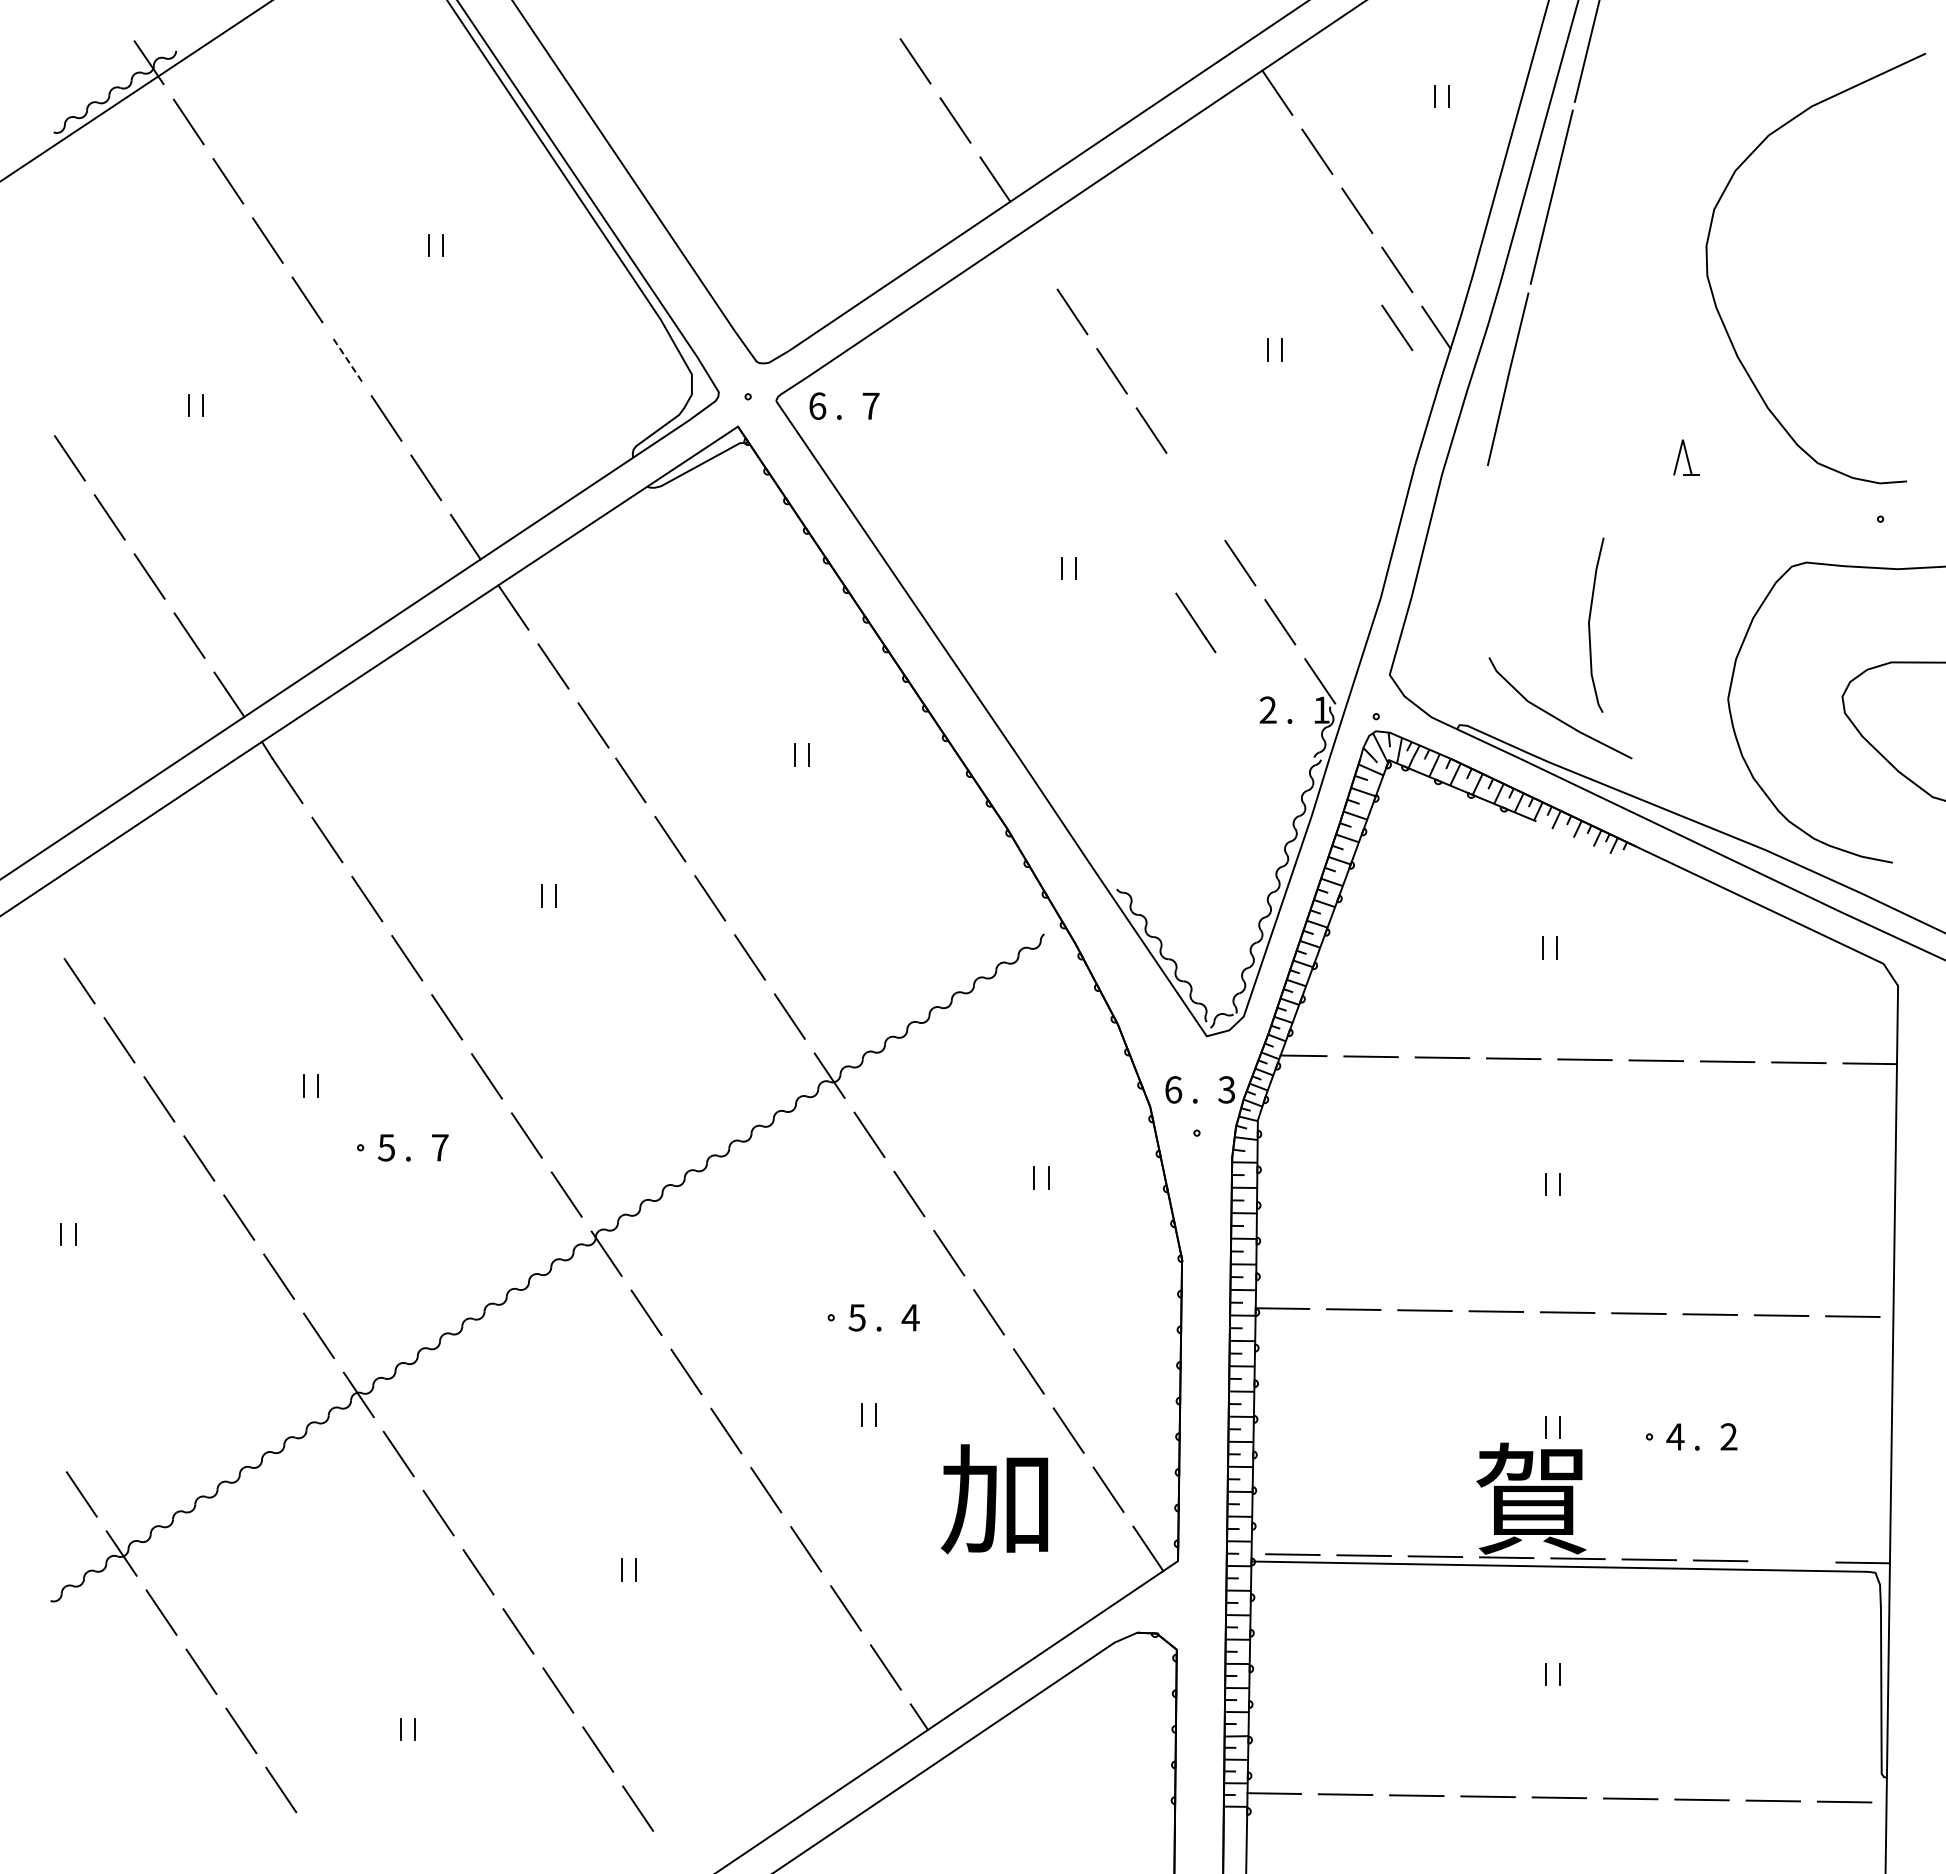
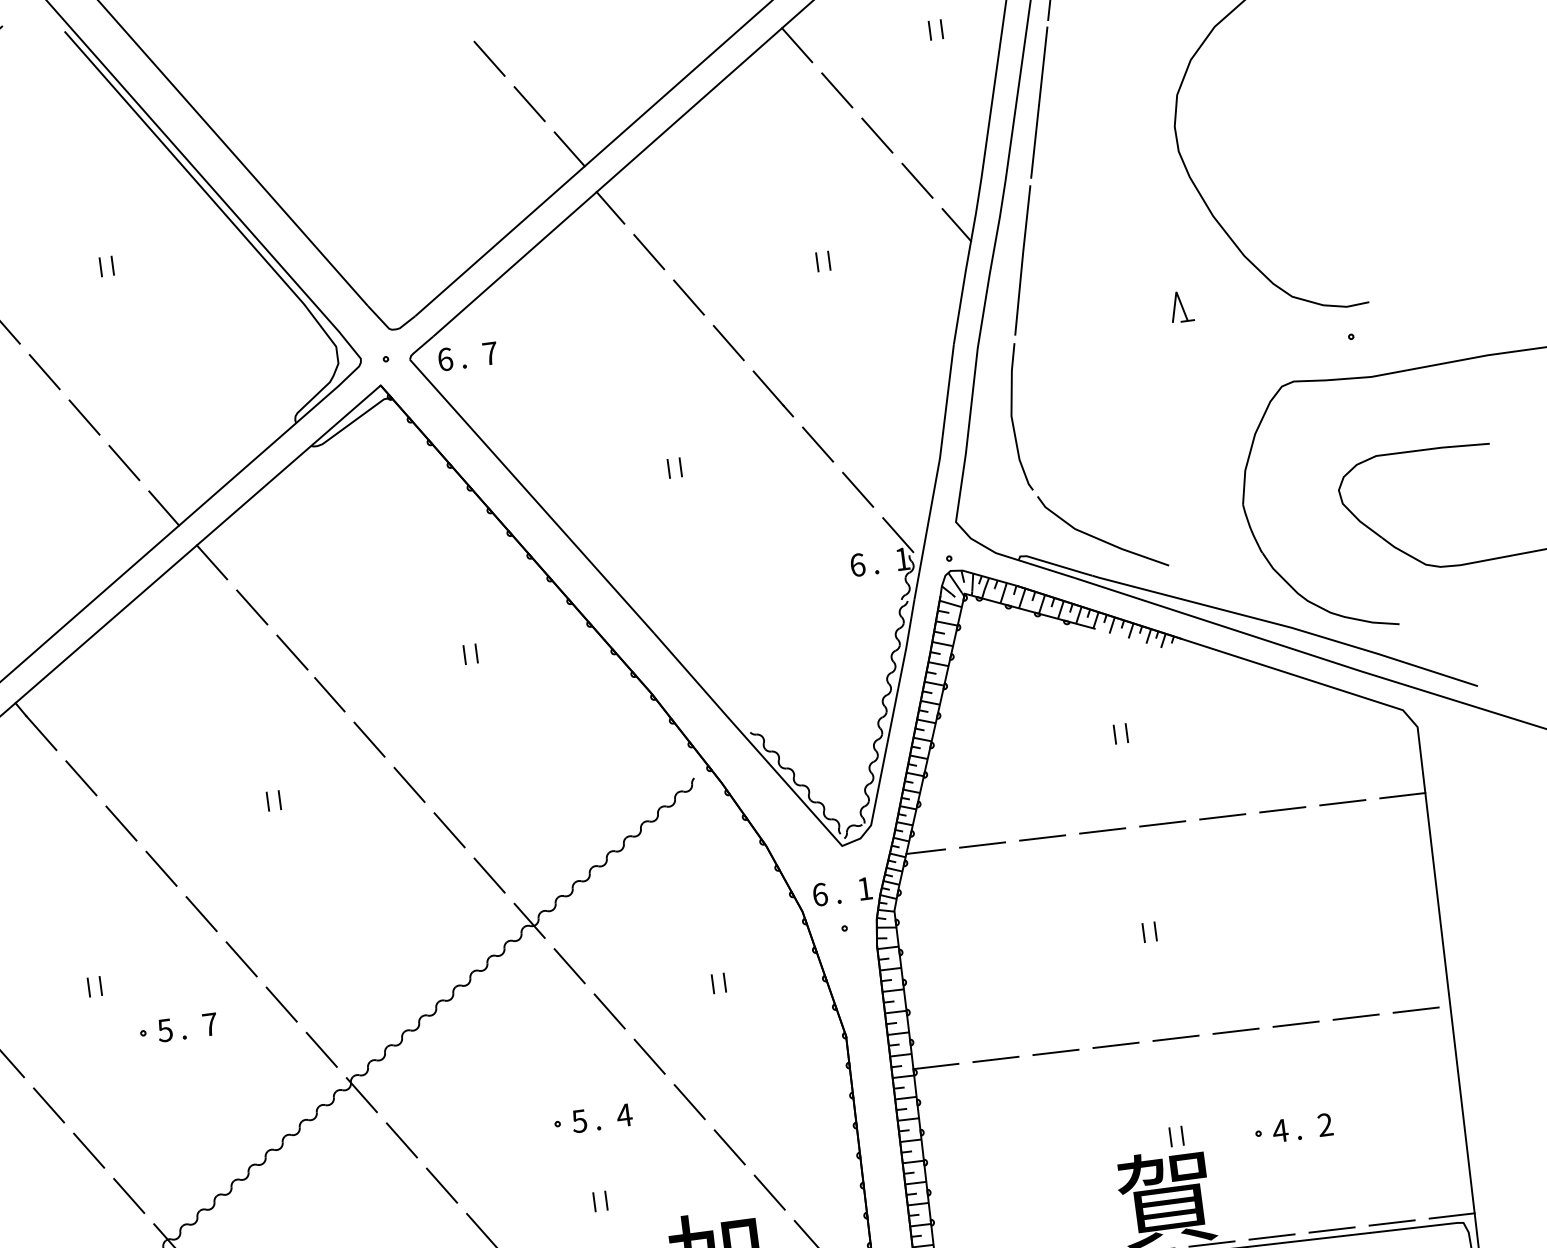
line: (1033, 253) -> (609, 207), added
line: (1397, 327) -> (924, 229), removed
line: (347, 359) -> (45, 372), dashed -> solid
line: (1195, 622) -> (772, 393), moved
curve: (1590, 626) -> (1013, 419), moved
text: (1267, 709) -> (857, 564), 2 -> 6
text: (1226, 1089) -> (864, 888), 3 -> 1
line: (1791, 1561) -> (1391, 1222), added

